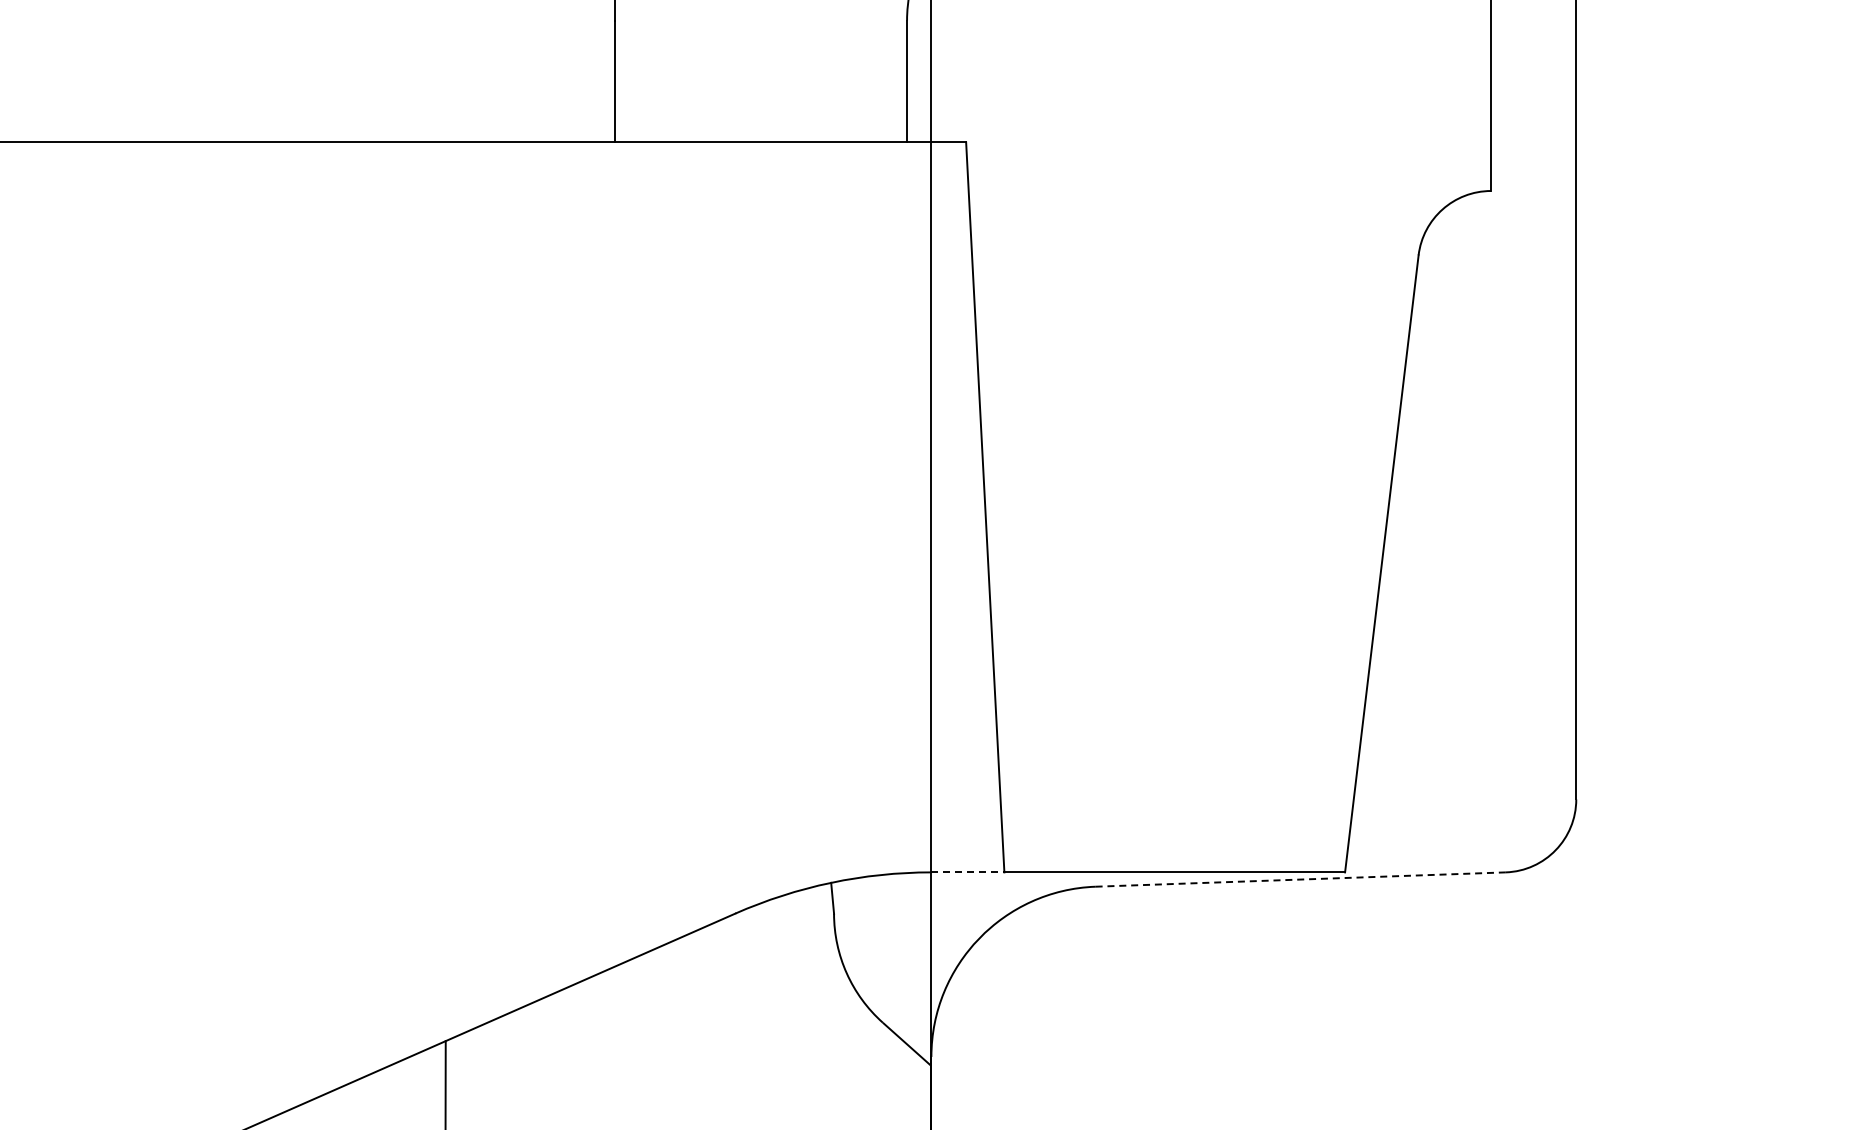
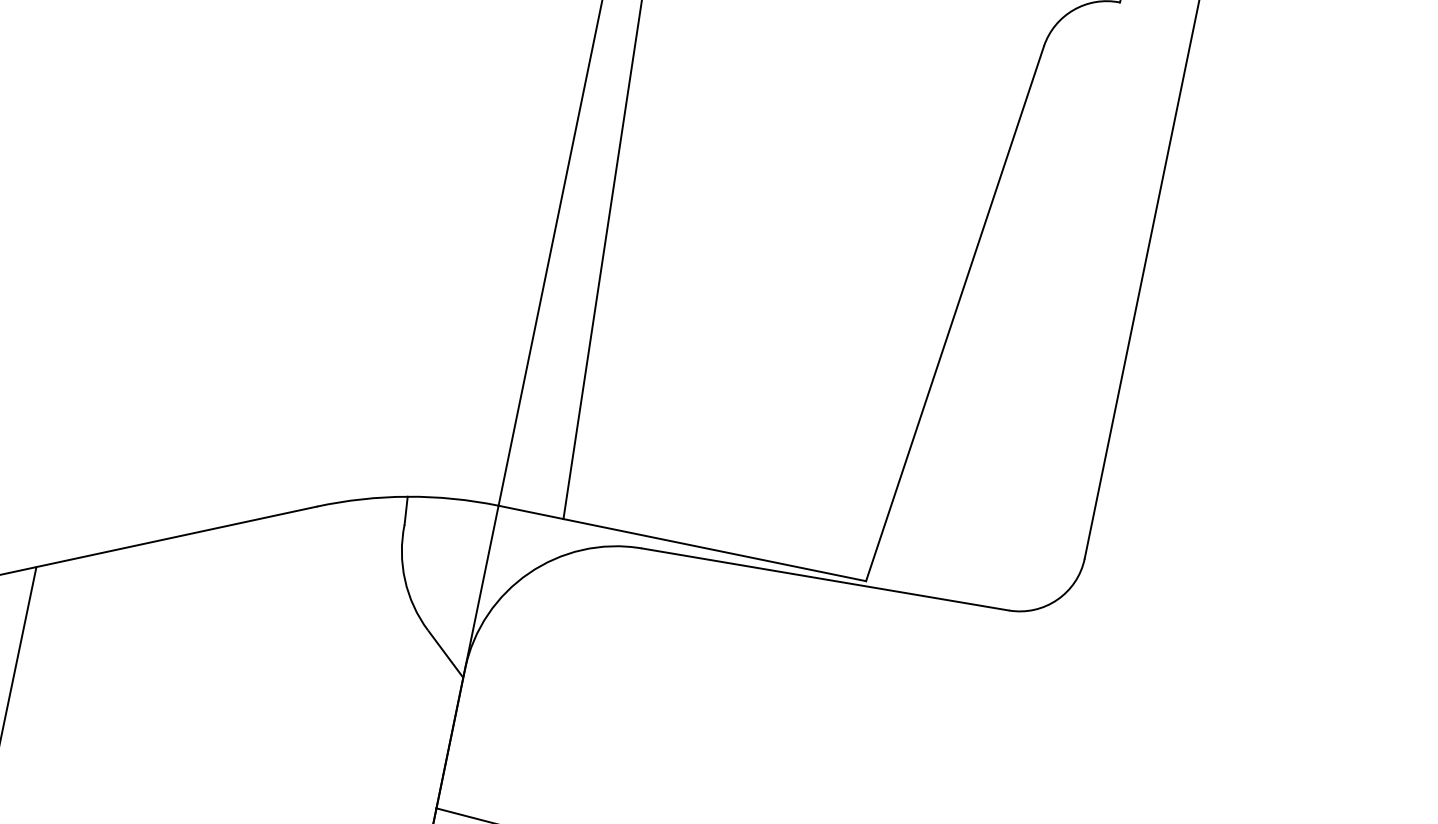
line: (967, 872) -> (530, 512), dashed -> solid
line: (1300, 879) -> (825, 579), dashed -> solid

